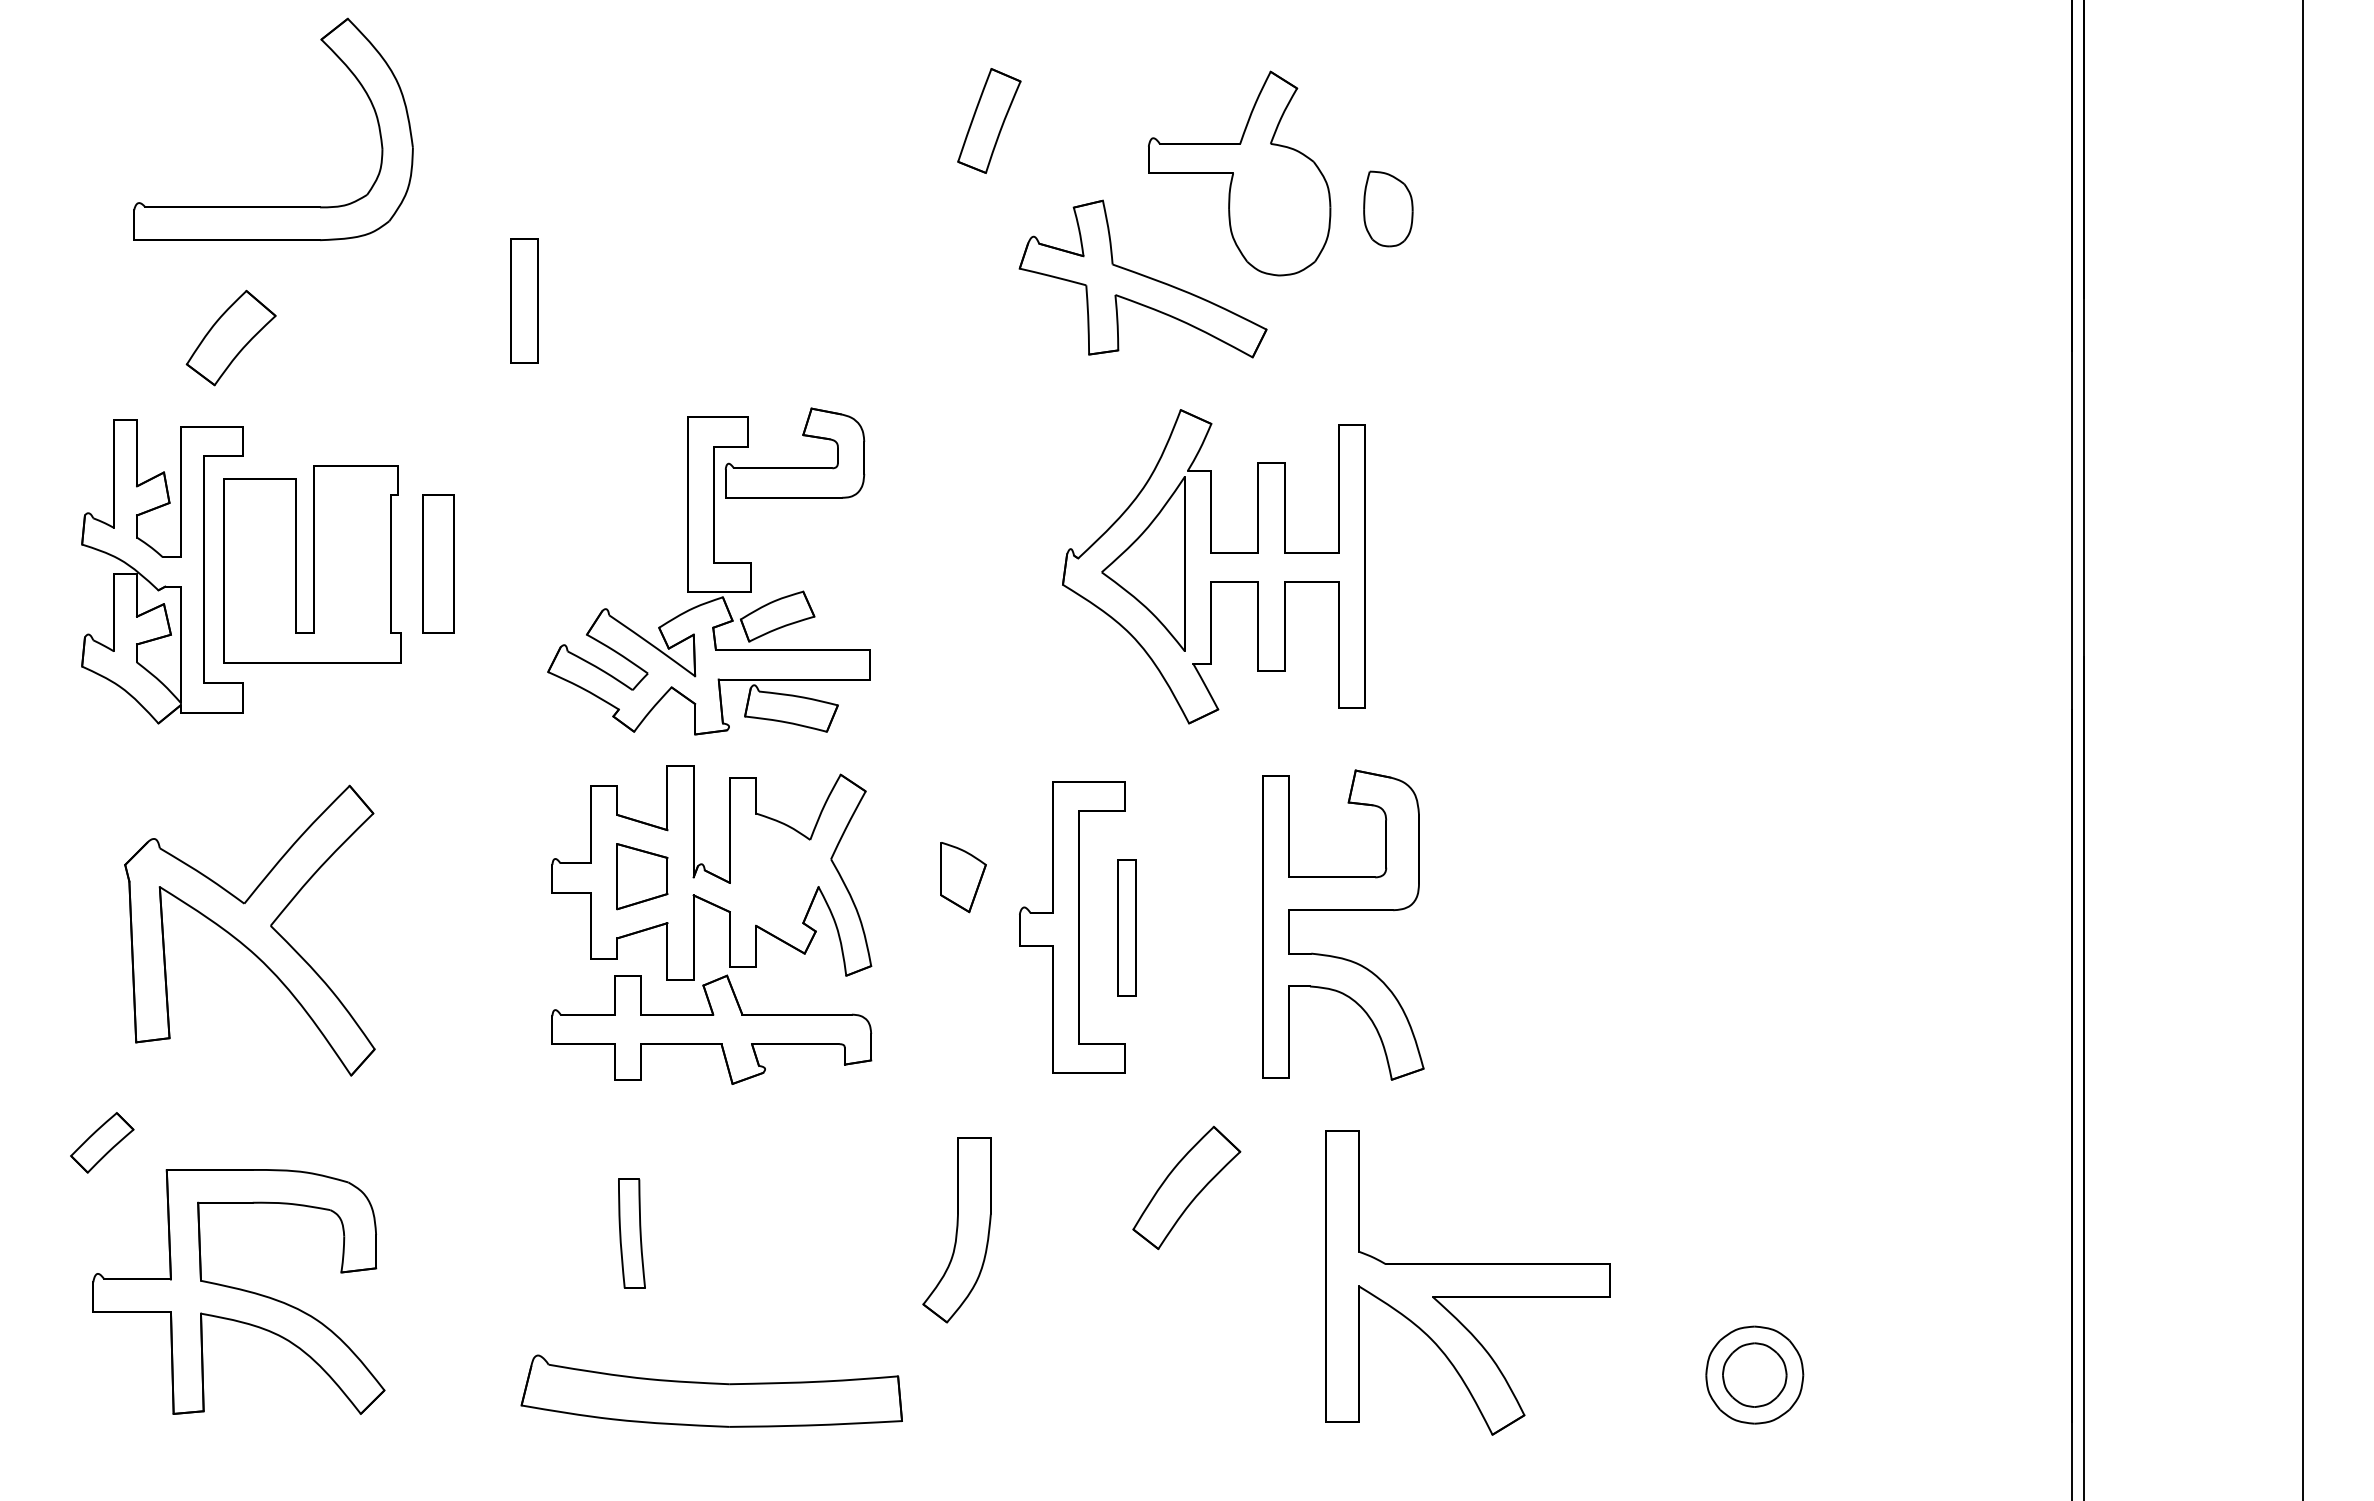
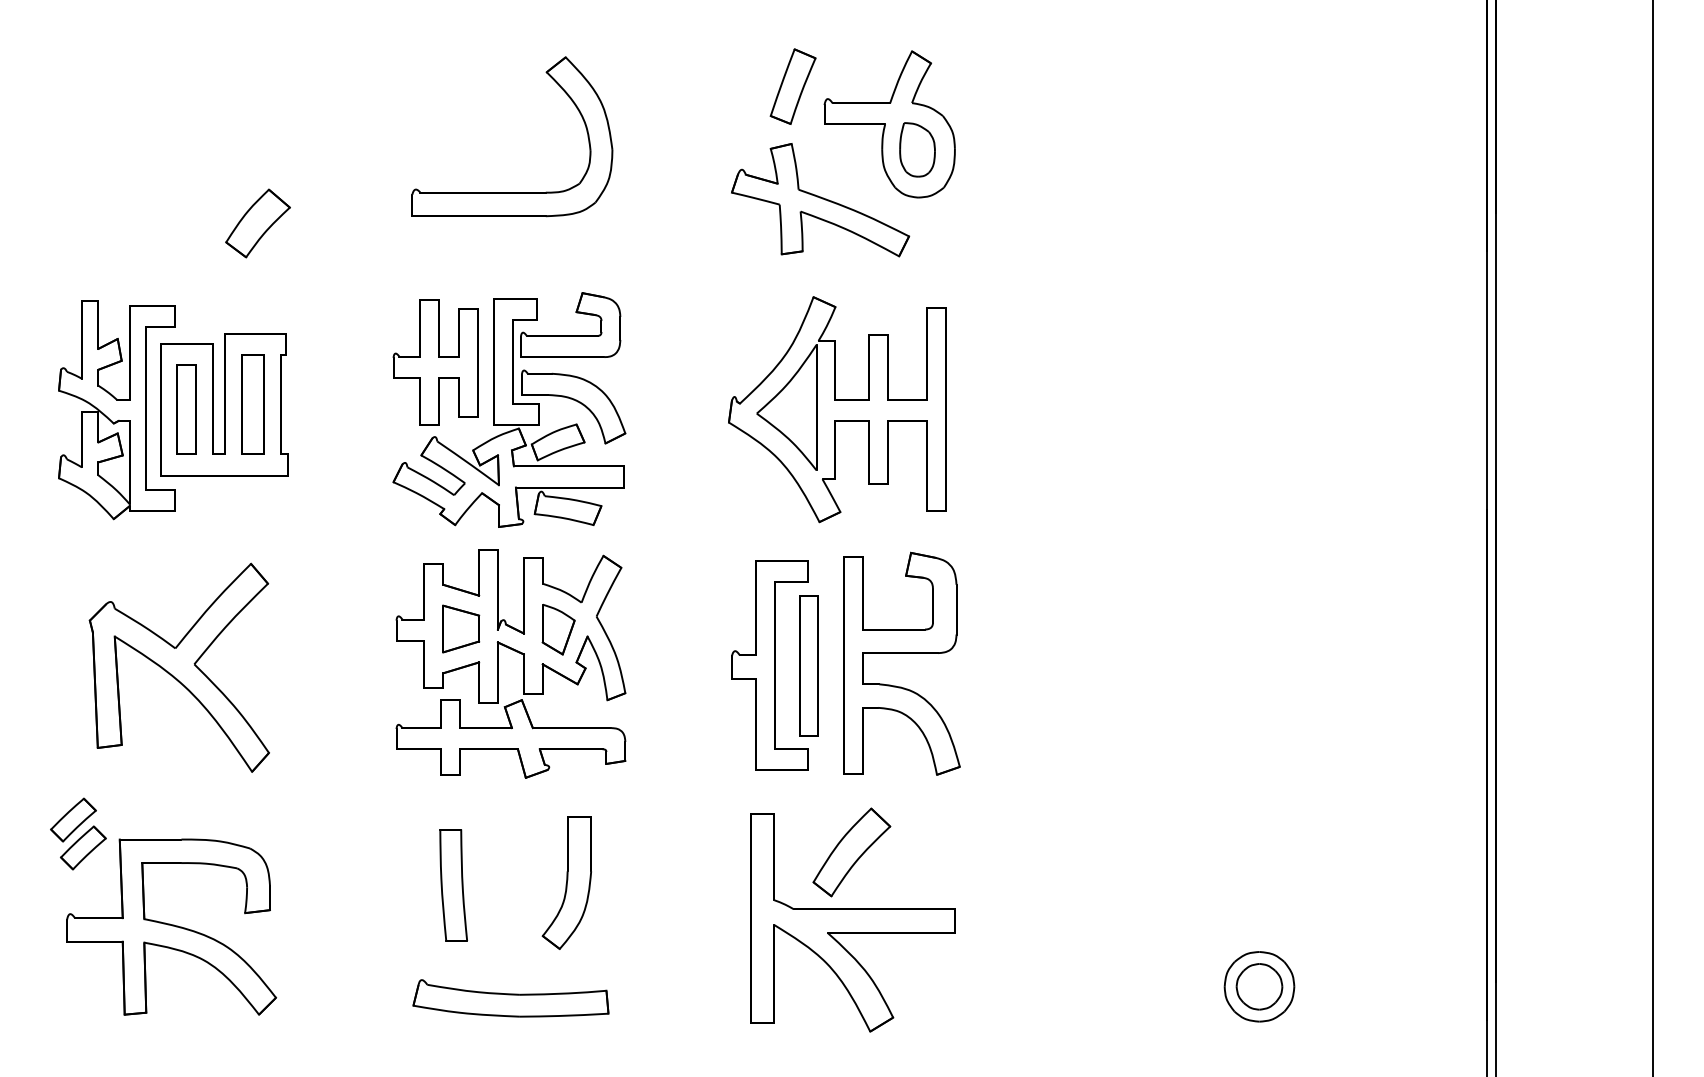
part: (988, 120) -> (792, 86), moved
part: (273, 207) -> (512, 192), moved
part: (1388, 208) -> (917, 149), moved
part: (524, 300) -> (186, 409), moved
part: (230, 338) -> (257, 223), moved
part: (606, 505) -> (435, 362), added
part: (438, 563) -> (252, 404), moved
part: (798, 566) -> (573, 406), added
part: (1214, 566) -> (837, 409), moved
part: (963, 877) -> (558, 629), moved
part: (1342, 910) -> (901, 653), moved
part: (1126, 927) -> (808, 665), size x1.43
part: (116, 1181) -> (83, 847), added
part: (956, 1229) -> (566, 882), moved
part: (631, 1233) -> (453, 885), size x1.43
part: (1467, 1282) -> (852, 922), moved
part: (711, 1391) -> (510, 998), size x0.71

